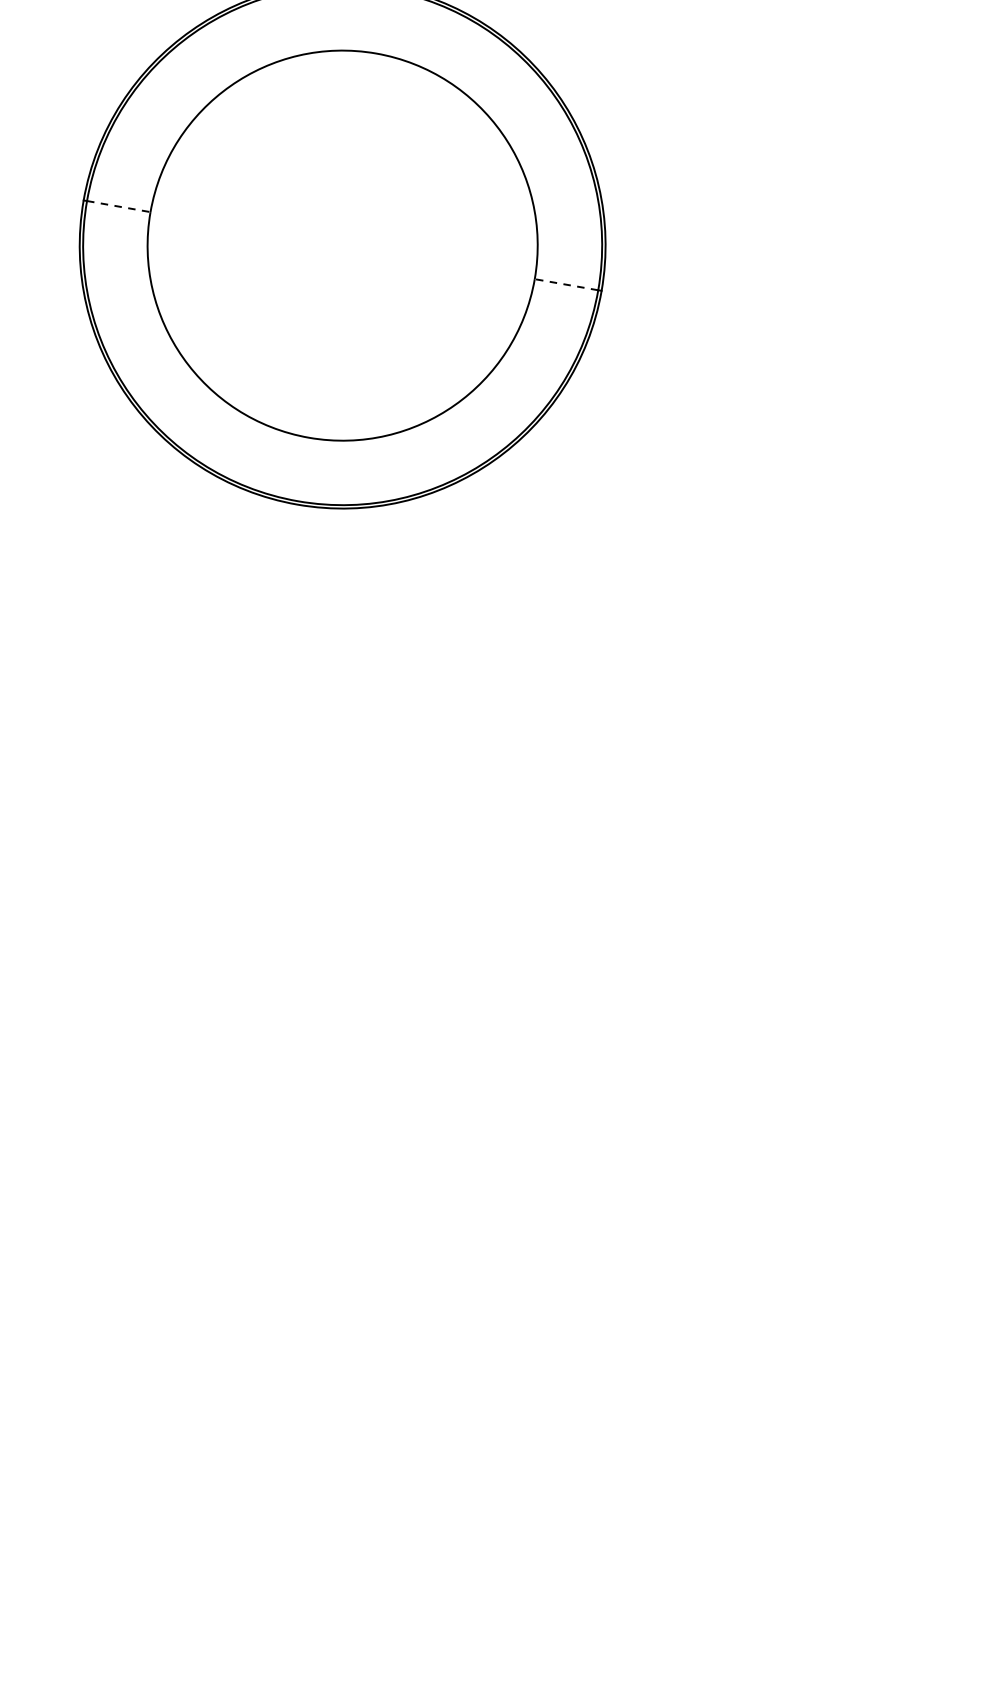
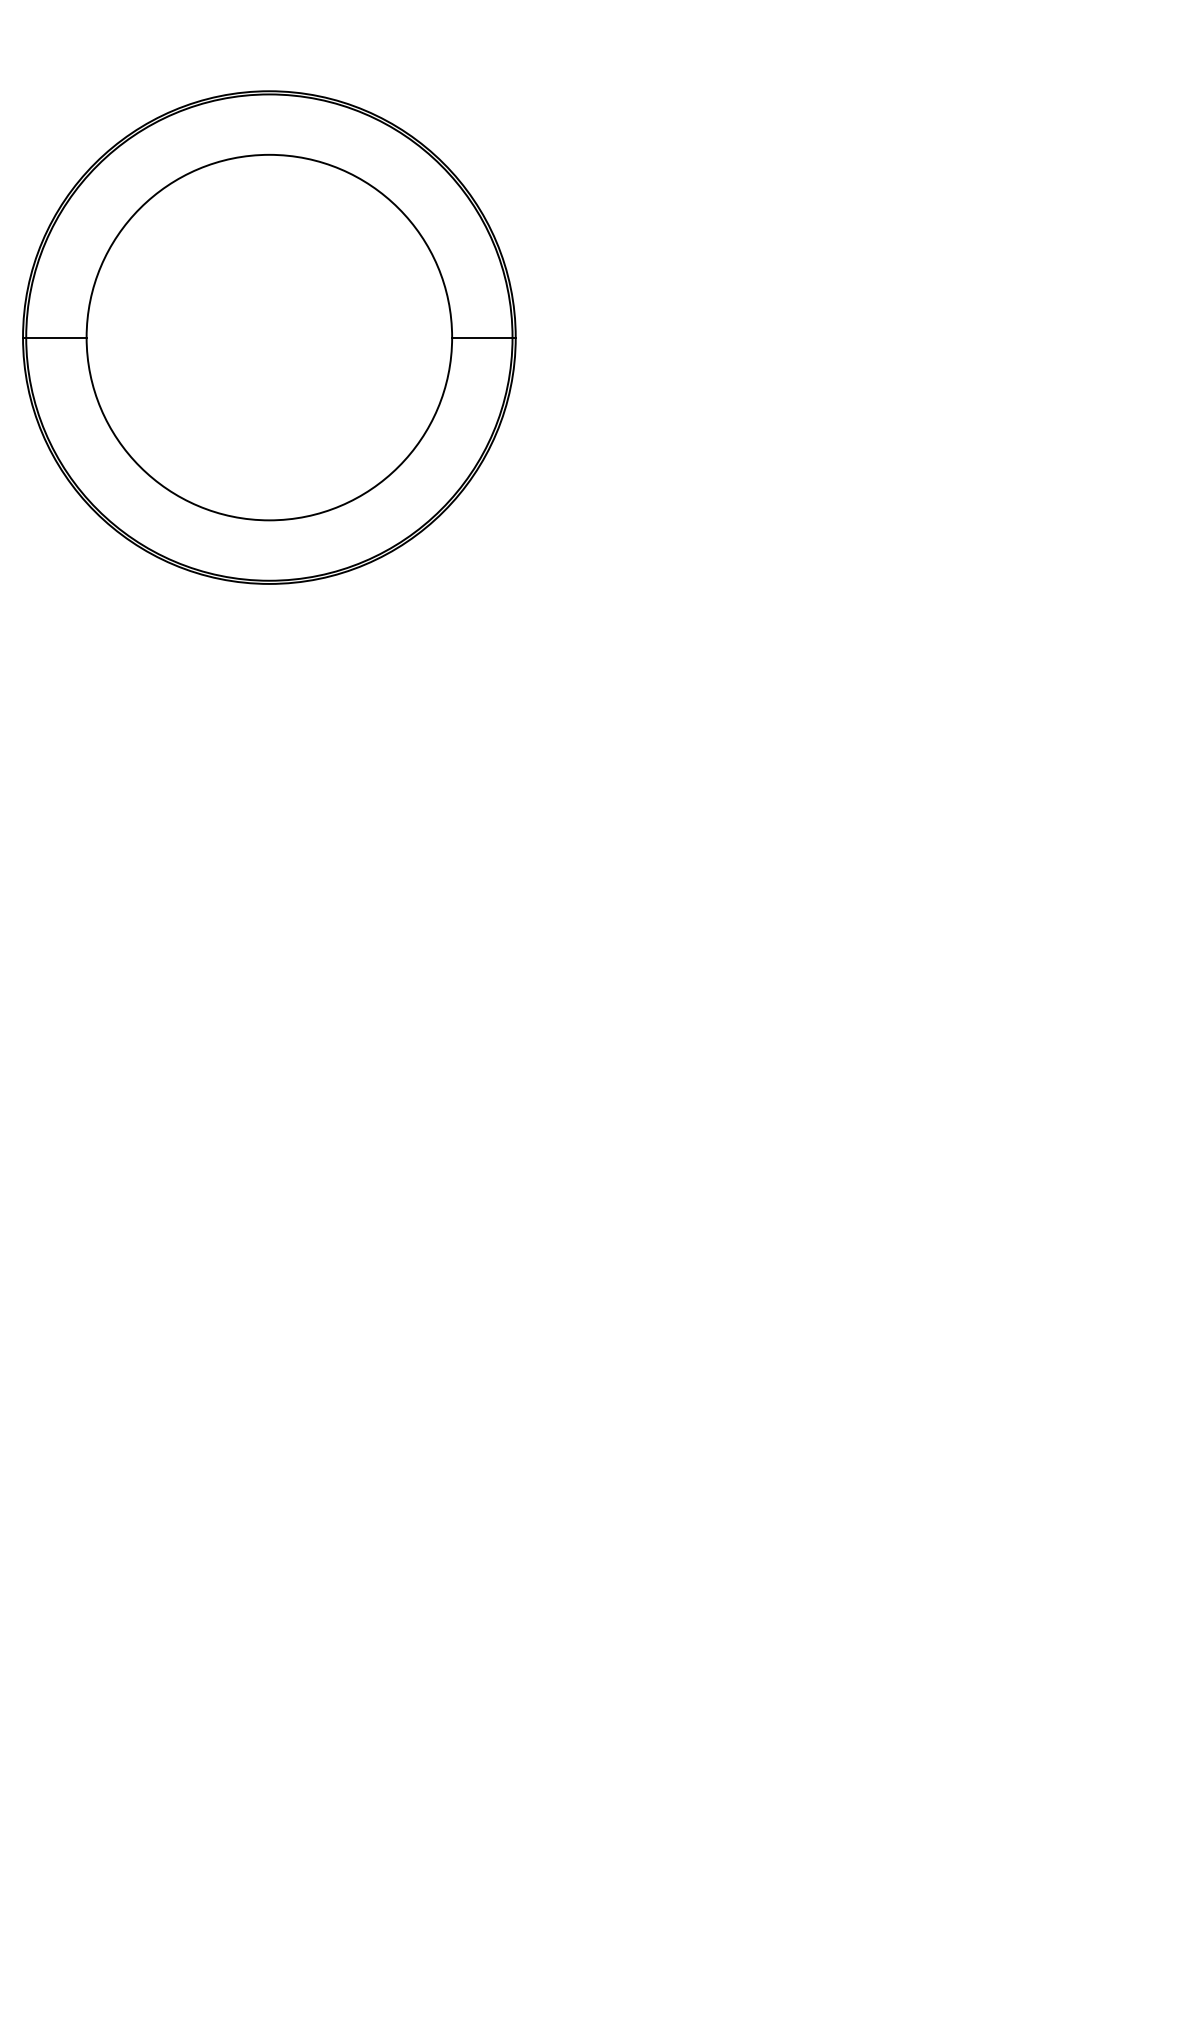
line: (118, 206) -> (56, 337), dashed -> solid
line: (565, 284) -> (481, 337), dashed -> solid

